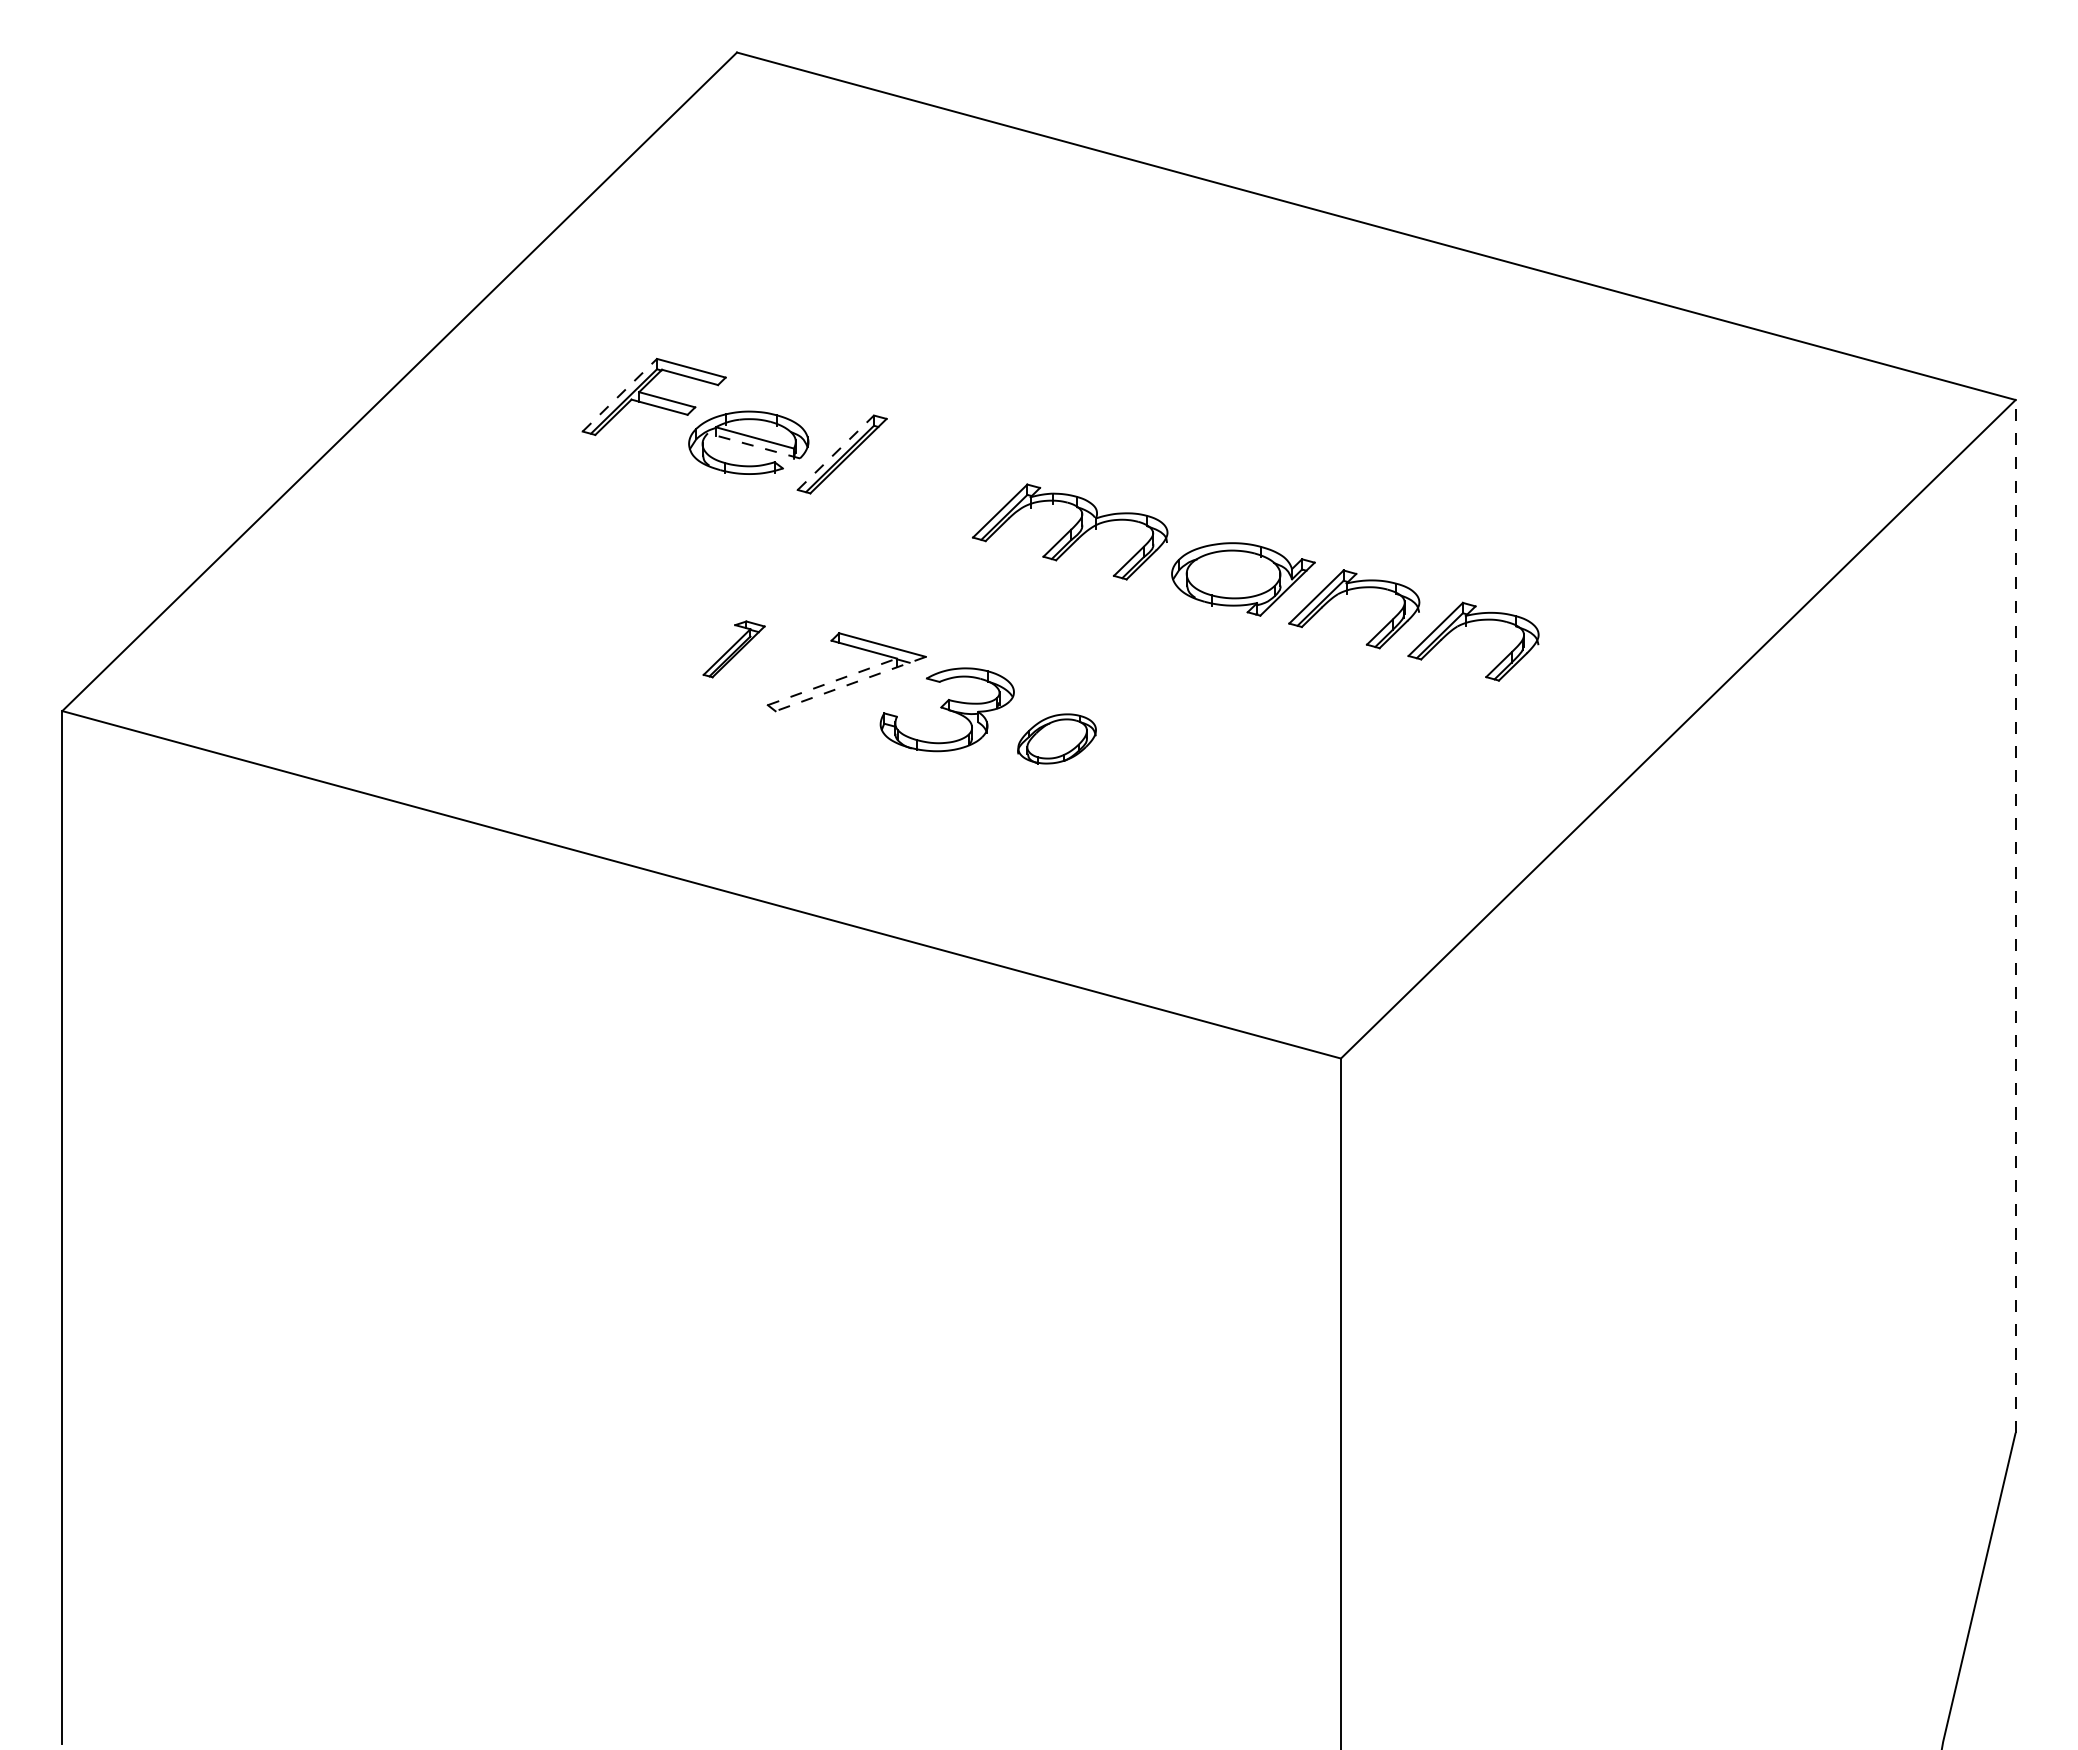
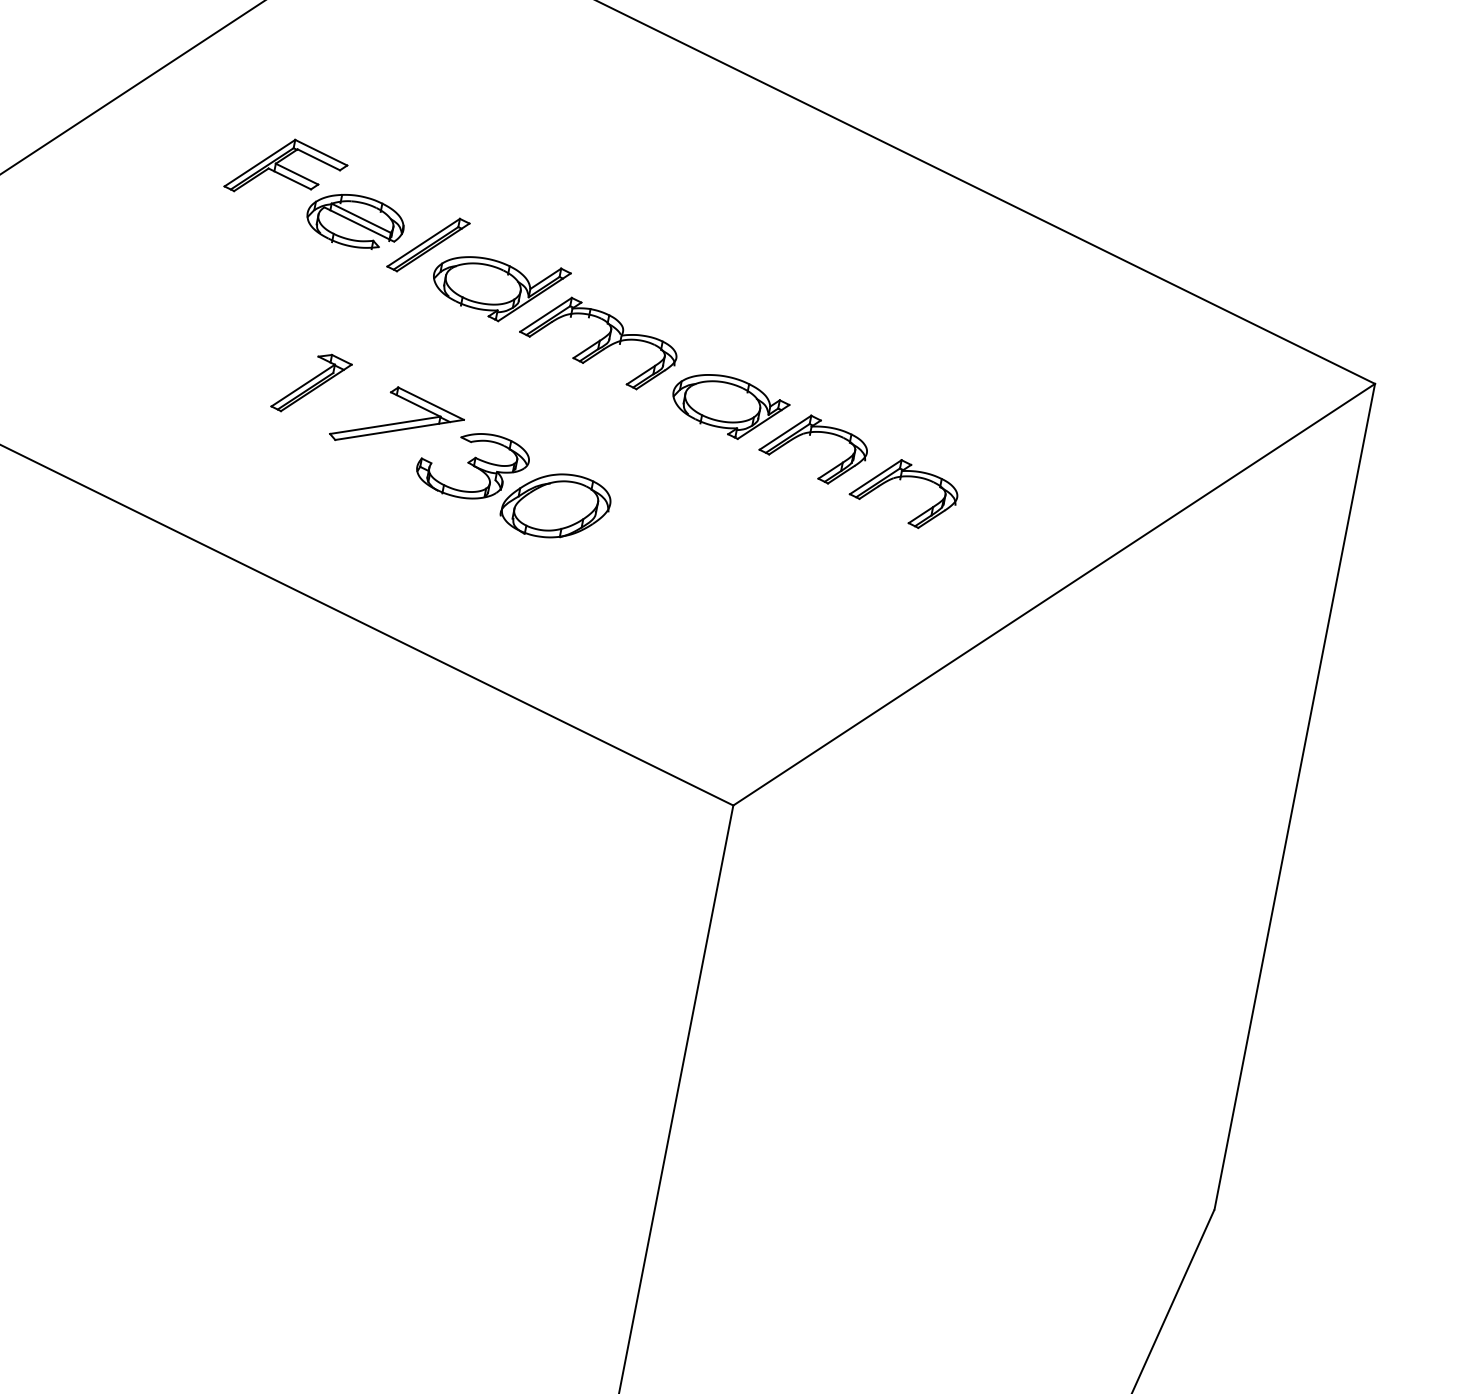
line: (619, 395) -> (259, 163), dashed -> solid
line: (753, 445) -> (358, 224), dashed -> solid
line: (836, 452) -> (424, 242), dashed -> solid
part: (937, 490) -> (499, 288), added
part: (733, 649) -> (311, 384), size x1.43
line: (832, 681) -> (385, 425), dashed -> solid
line: (850, 684) -> (399, 430), dashed -> solid
part: (1056, 738) -> (555, 505), size x1.67
line: (2015, 915) -> (1294, 795), dashed -> solid

